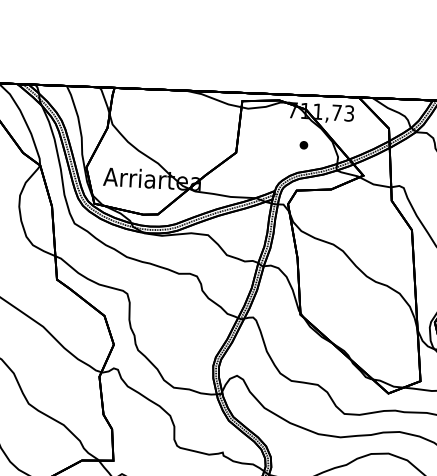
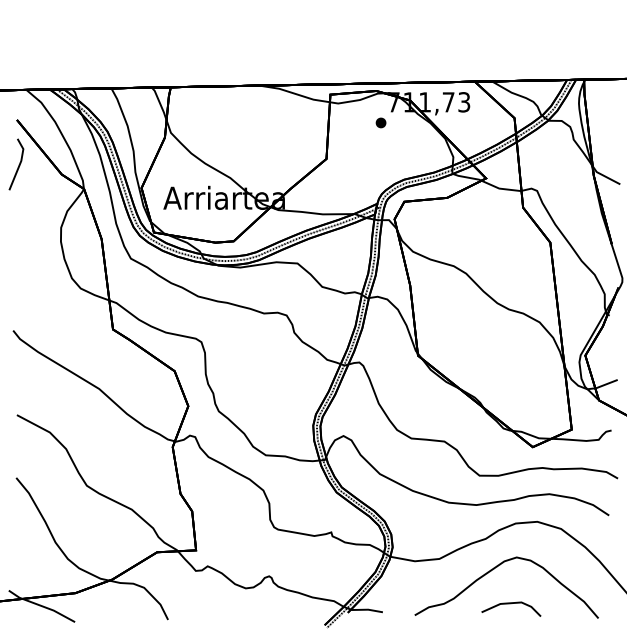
part: (303, 144) -> (380, 122), moved

